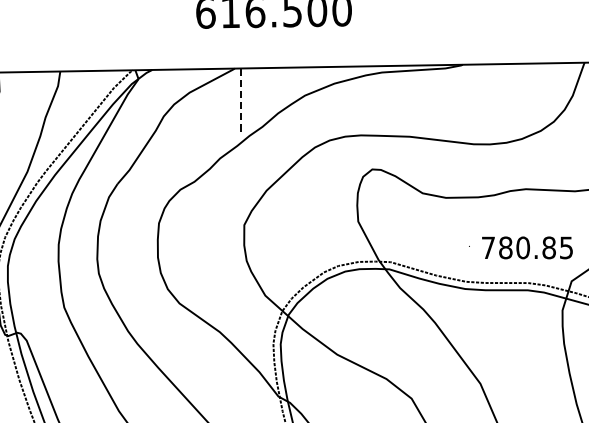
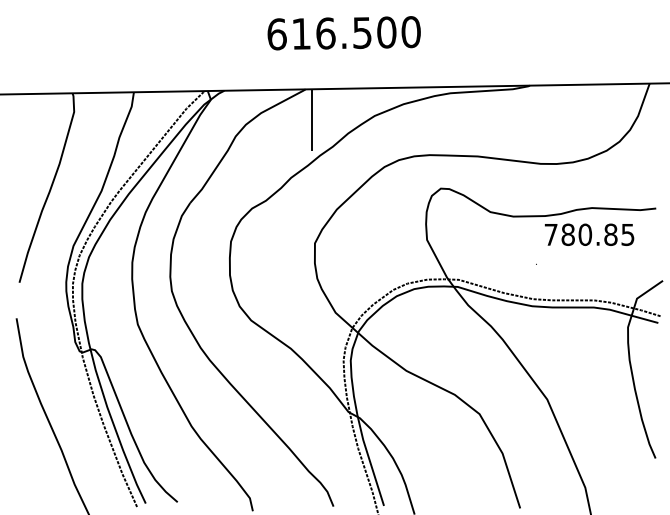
line: (241, 100) -> (312, 120), dashed -> solid
text: (527, 247) -> (589, 234), moved

